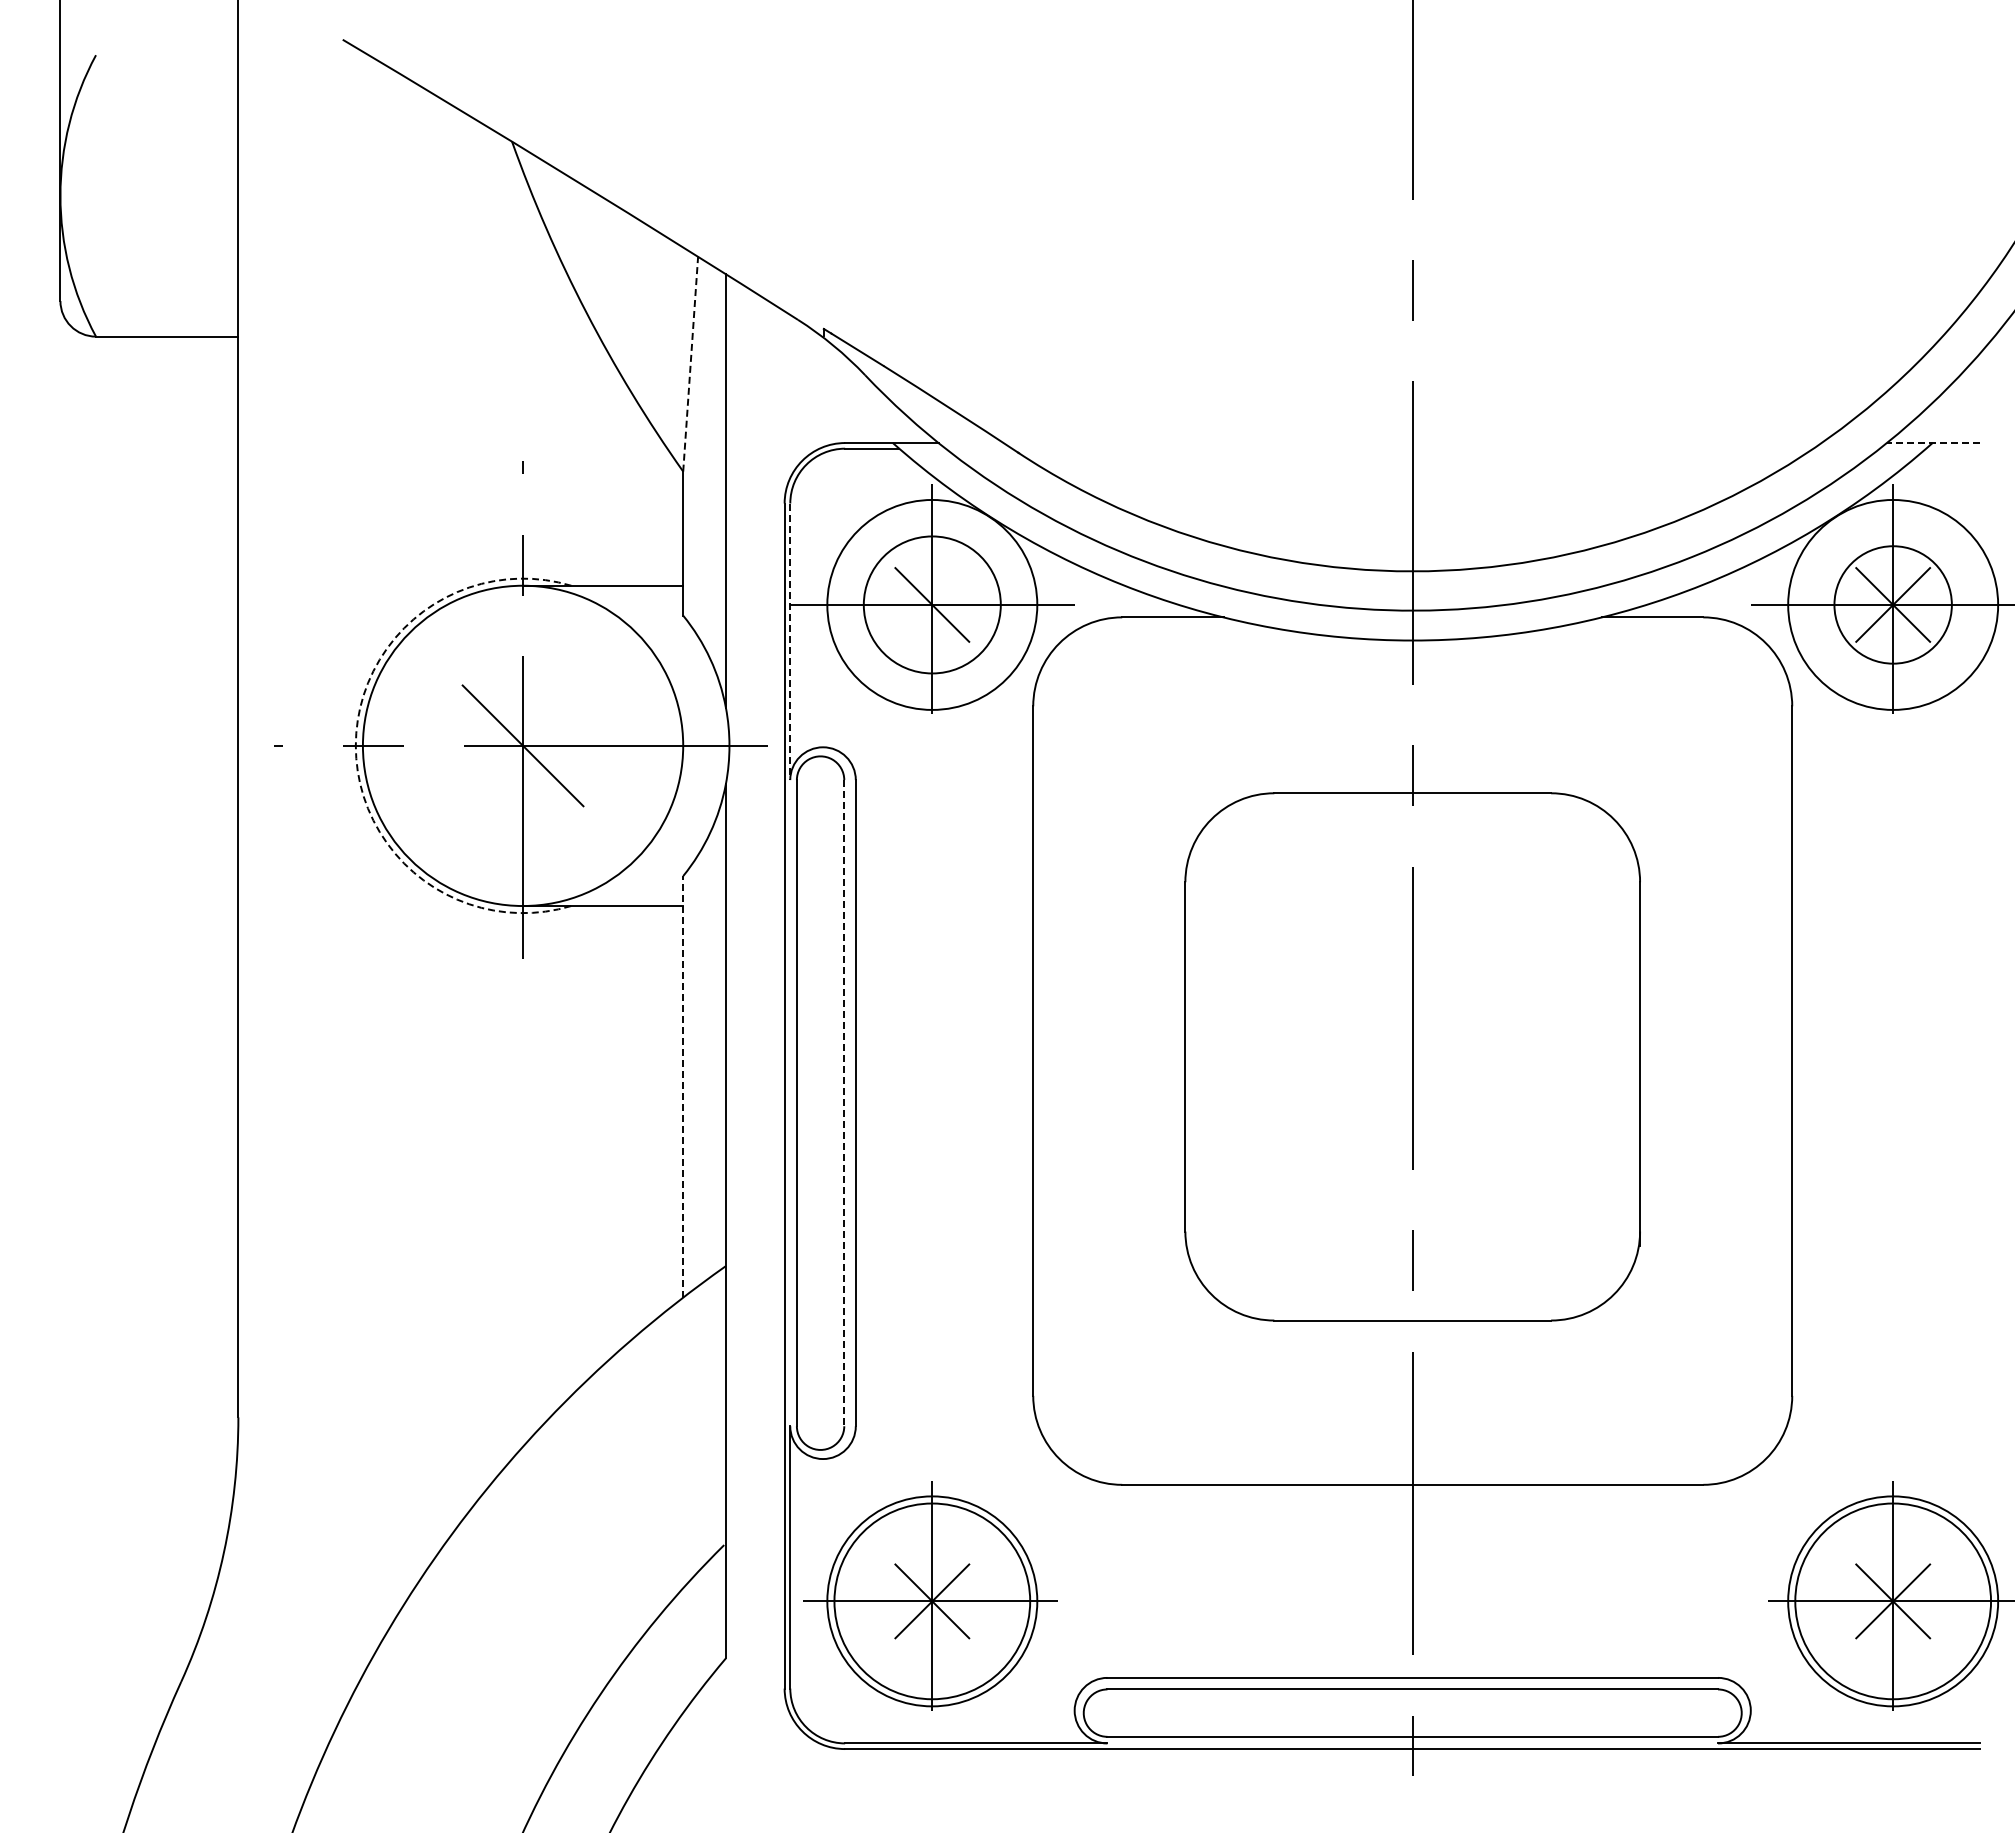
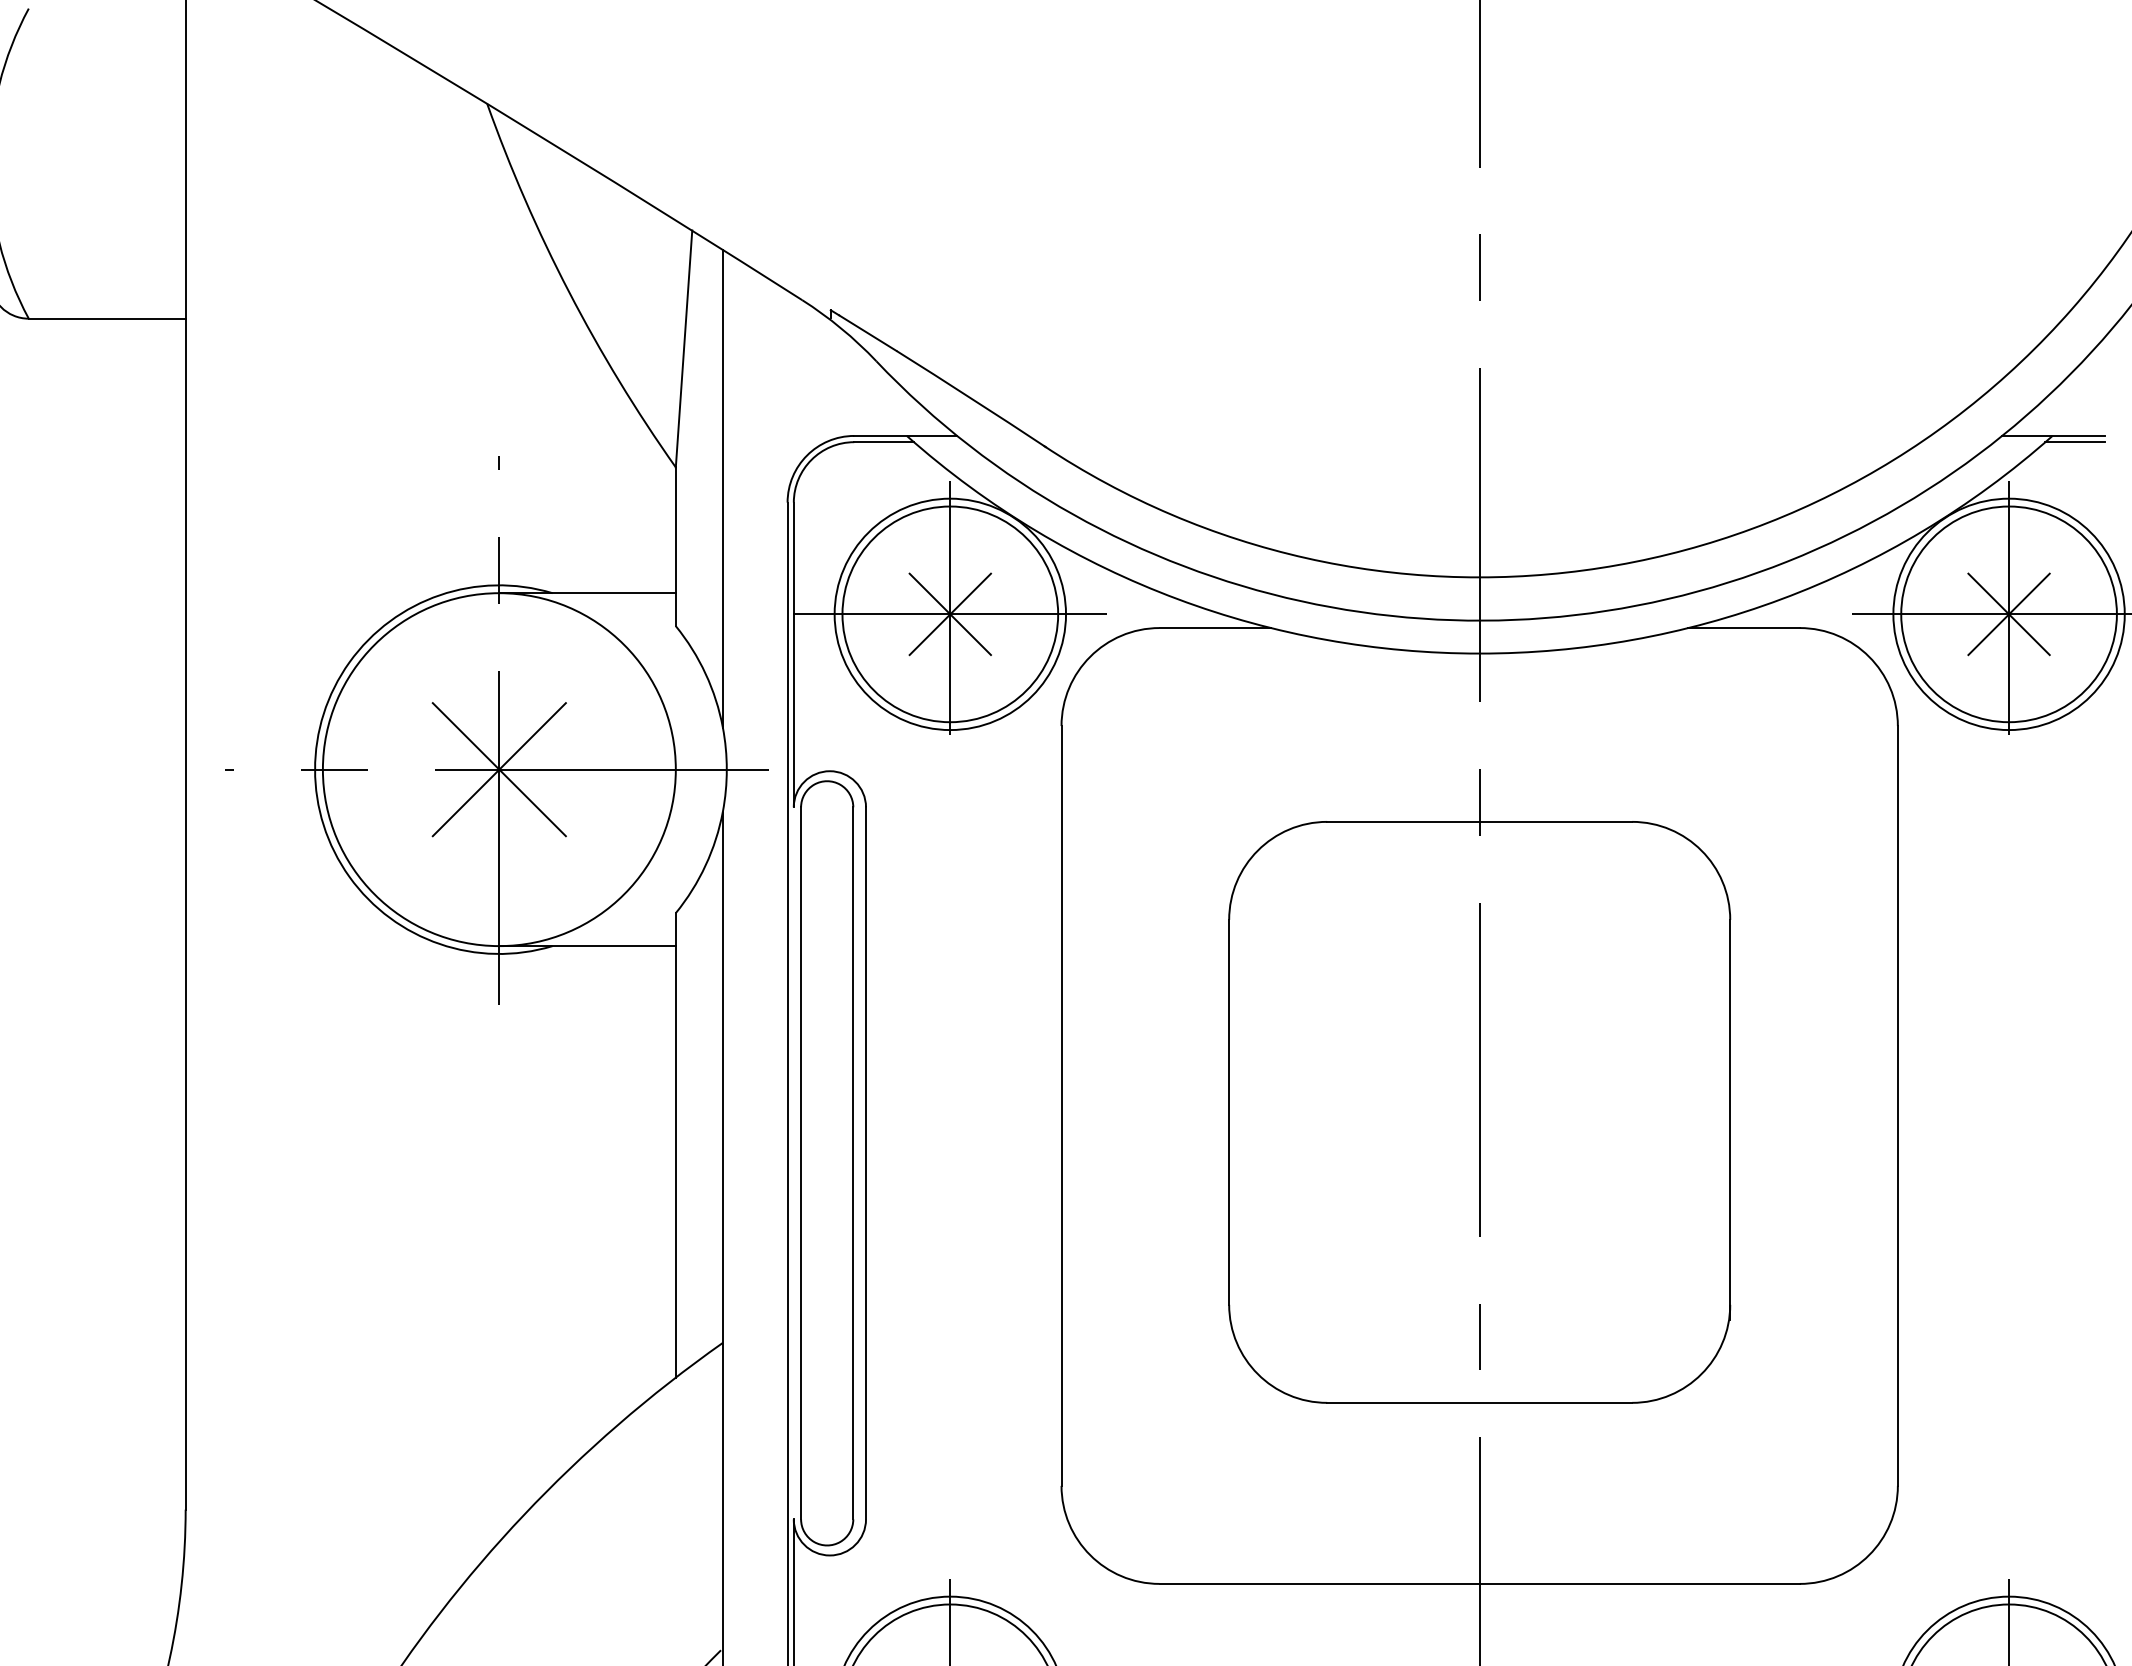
line: (690, 364) -> (683, 349), dashed -> solid
line: (1933, 443) -> (2053, 436), dashed -> solid
line: (1953, 448) -> (2075, 441), added
circle: (932, 604) -> (950, 613), size x1.43
line: (932, 604) -> (950, 613), added
circle: (1893, 604) -> (2009, 613), size x1.67
line: (790, 642) -> (794, 655), dashed -> solid
arc: (355, 745) -> (314, 769), dashed -> solid
line: (522, 745) -> (498, 769), added
line: (683, 1086) -> (676, 1144), dashed -> solid
line: (844, 1103) -> (853, 1163), dashed -> solid

